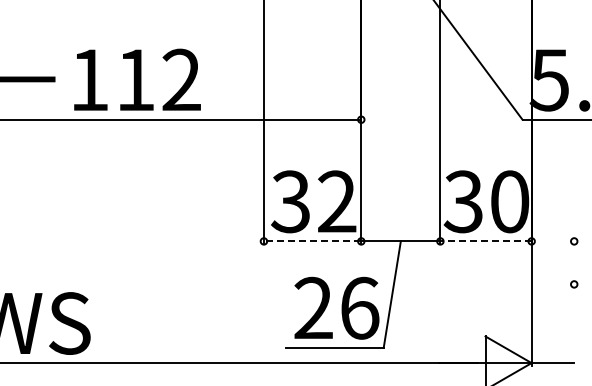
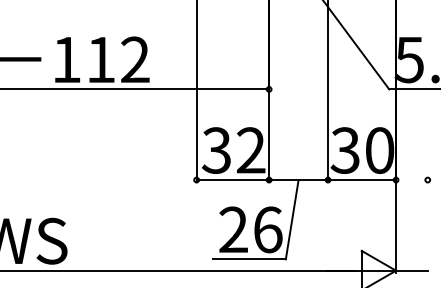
line: (312, 241) -> (232, 180), dashed -> solid
line: (486, 241) -> (362, 180), dashed -> solid
circle: (574, 284) -> (427, 212), removed

